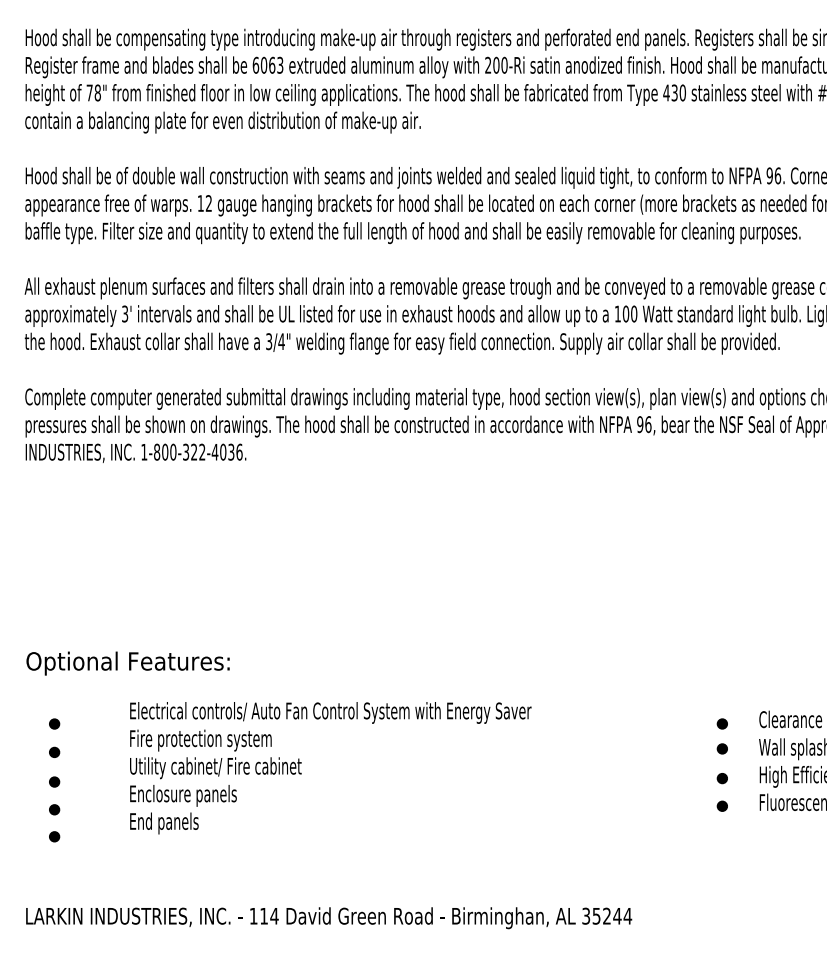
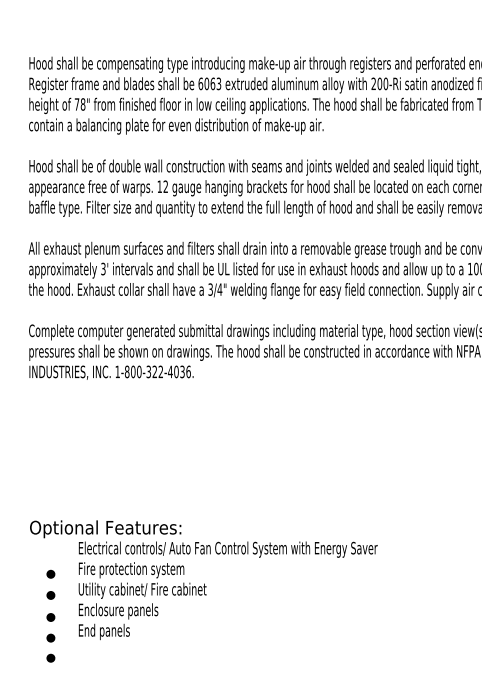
text: (330, 768) -> (228, 591), moved

